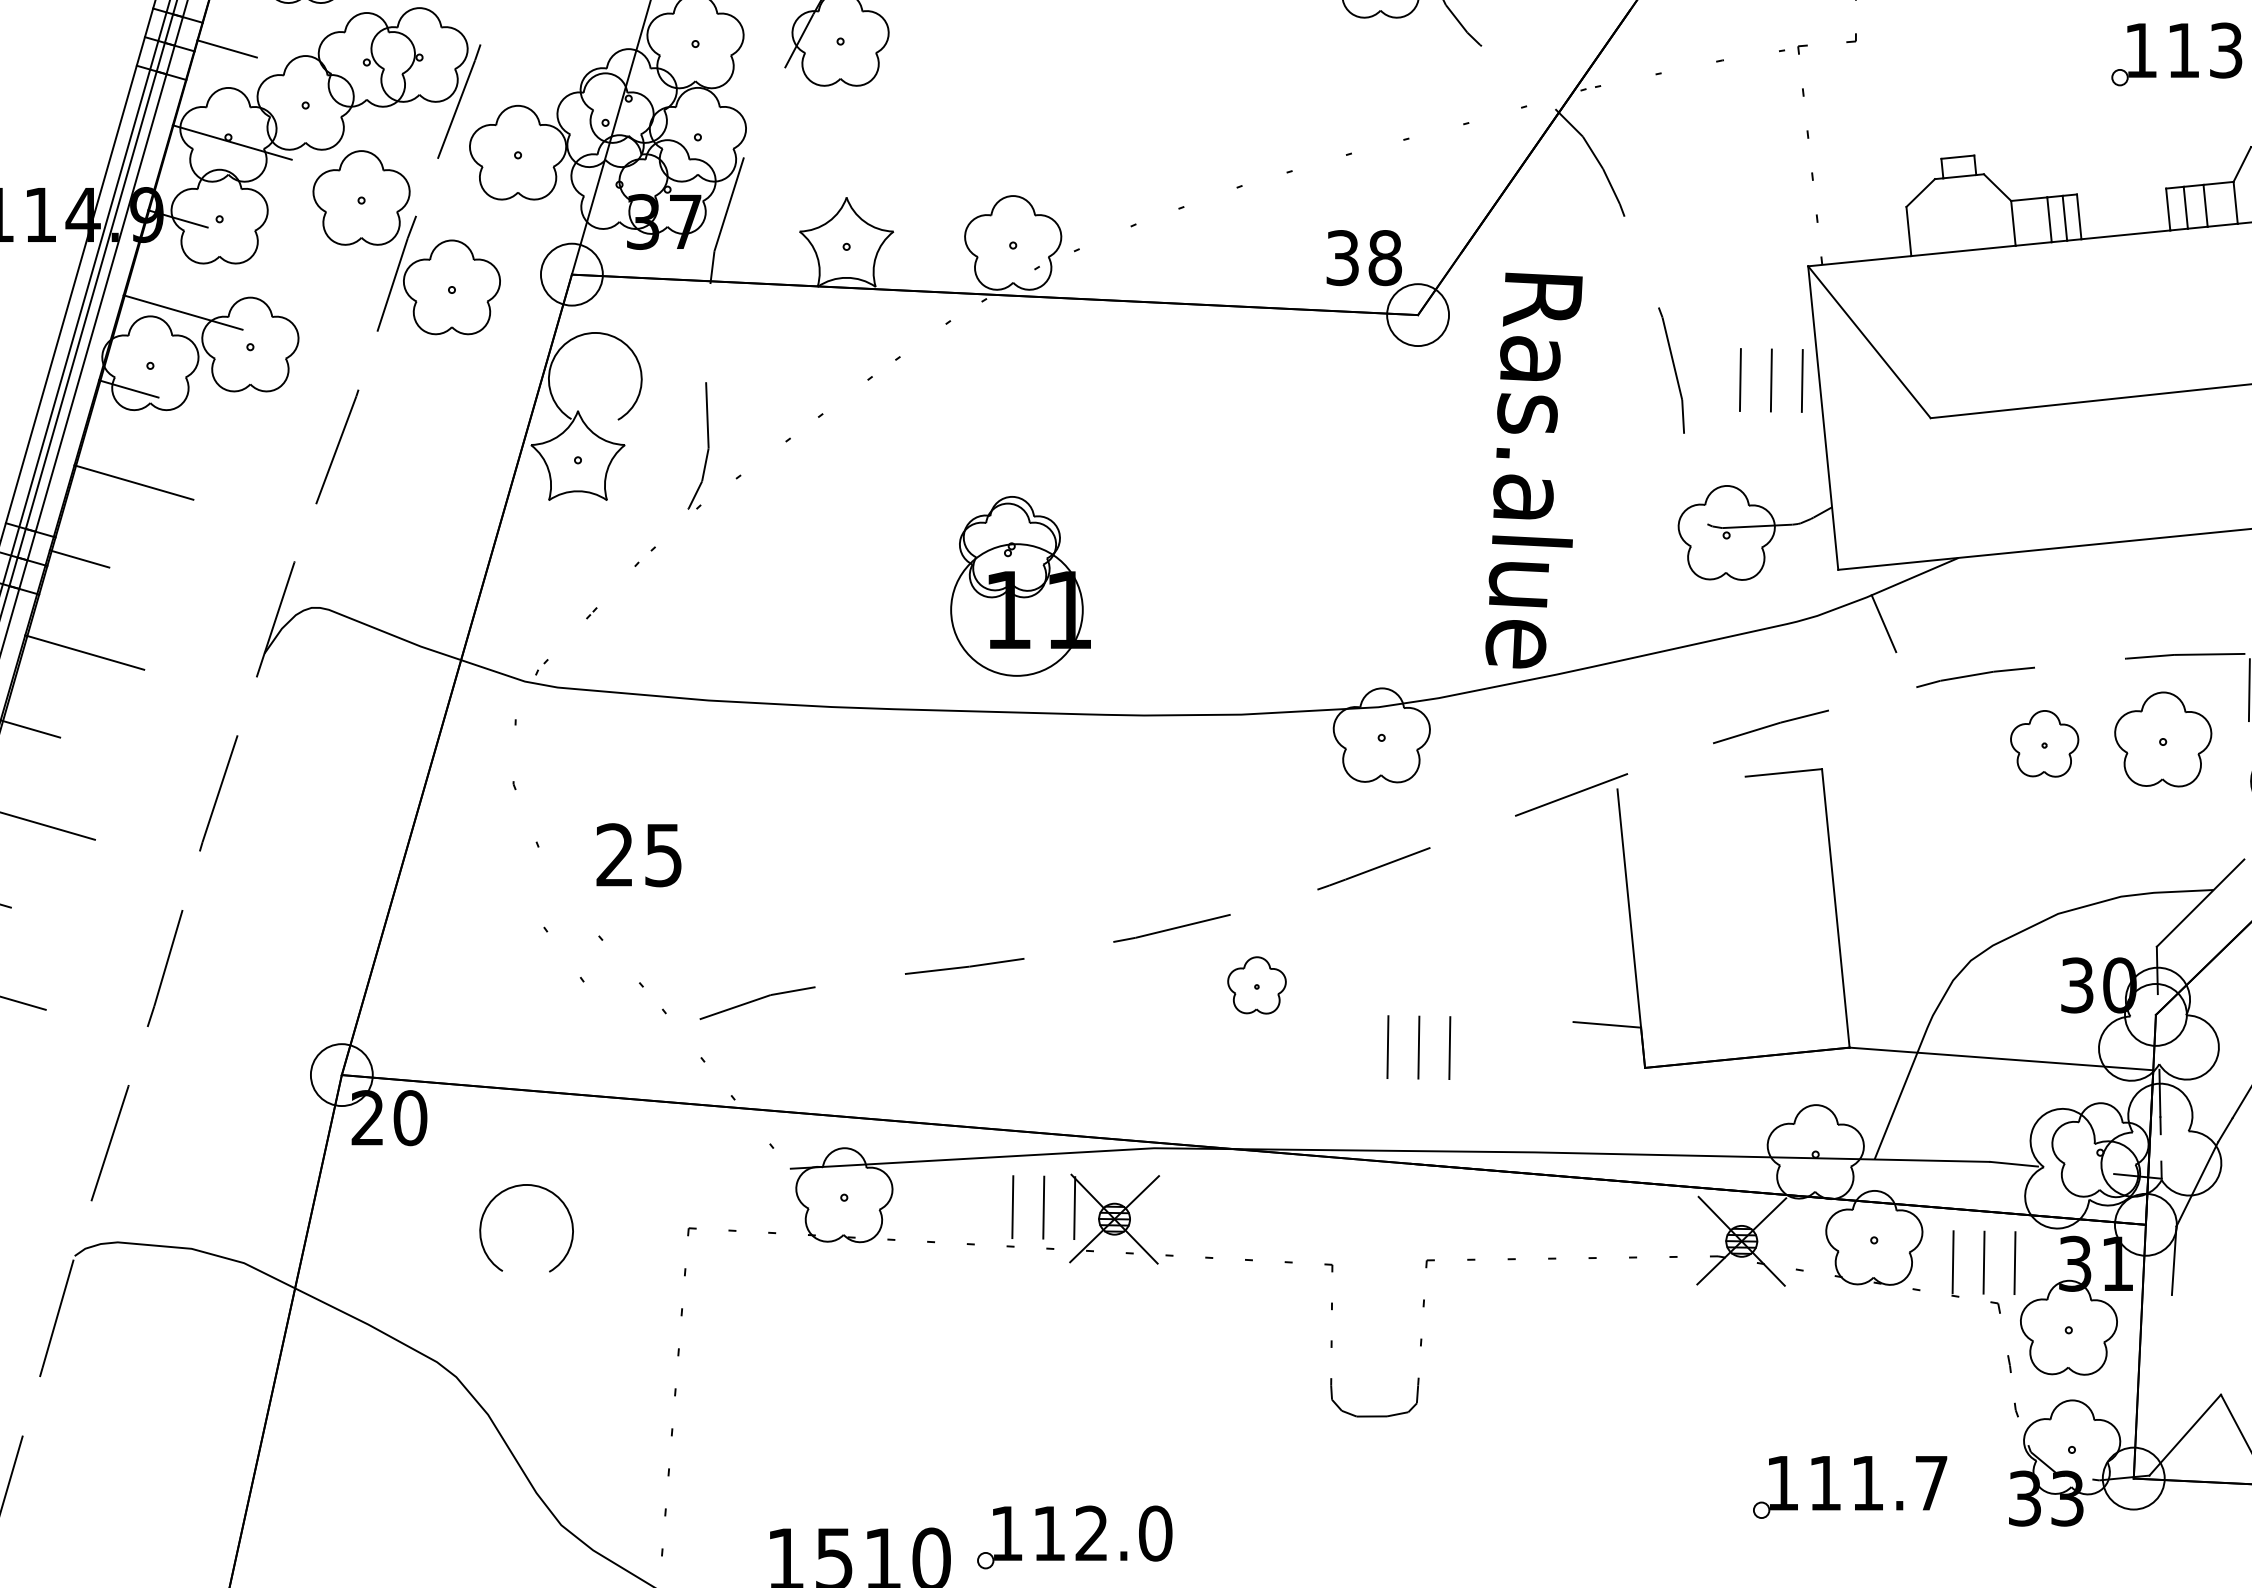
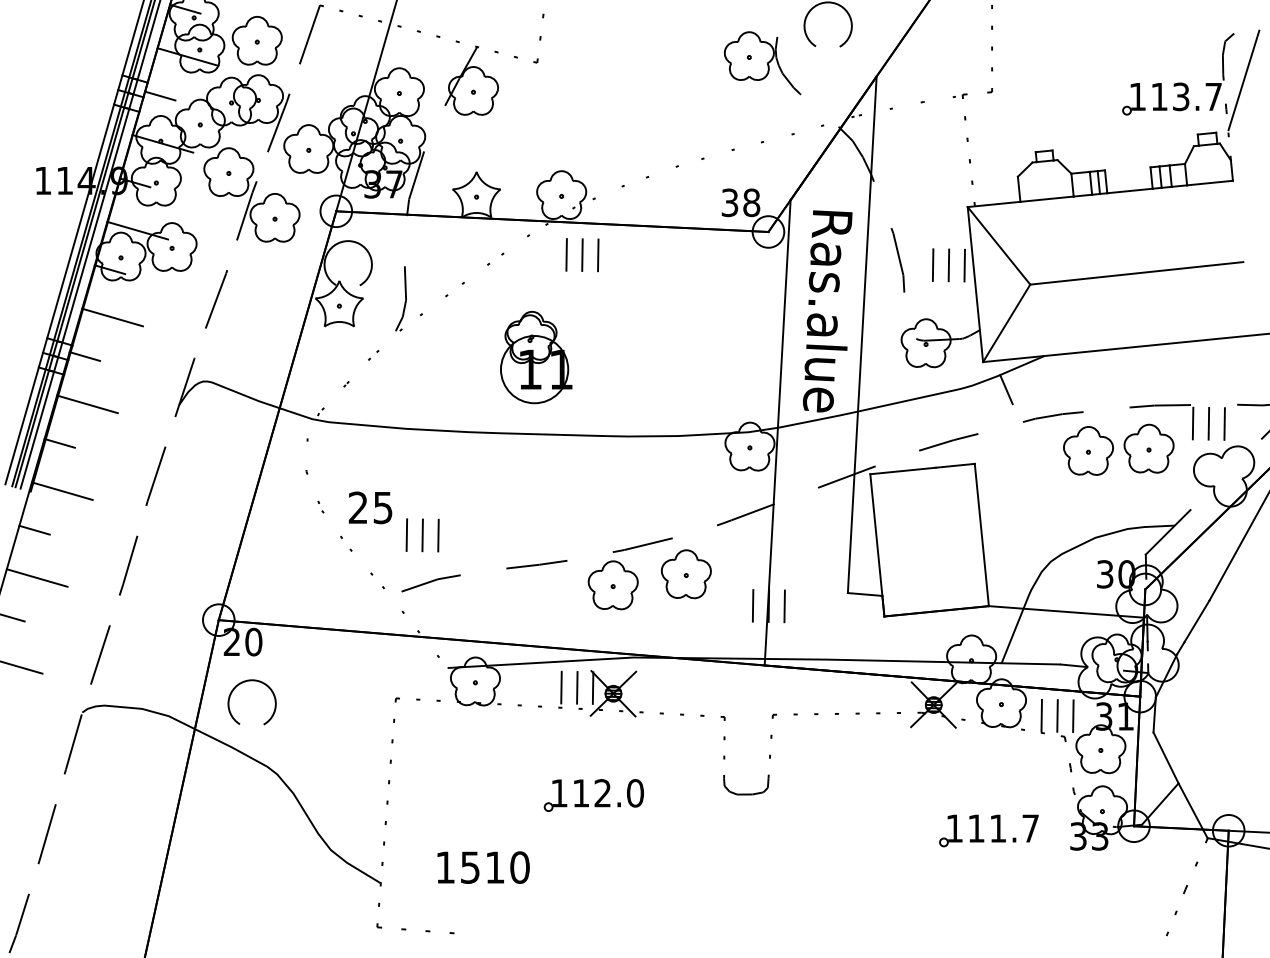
part: (1053, 361) -> (582, 255), added
line: (1884, 494) -> (1006, 323), added
line: (1600, 515) -> (861, 334), added
part: (1020, 586) -> (536, 357), moved
line: (1435, 707) -> (777, 432), added
part: (2044, 742) -> (1088, 450), size x1.43
line: (1680, 782) -> (902, 470), added
part: (740, 909) -> (422, 535), added
line: (546, 932) -> (323, 513), moved
part: (1255, 985) -> (685, 574), size x1.67
part: (1112, 1007) -> (612, 585), added
part: (501, 1195) -> (239, 685), moved
line: (2195, 1343) -> (1165, 757), added
part: (1083, 1545) -> (598, 799), moved

